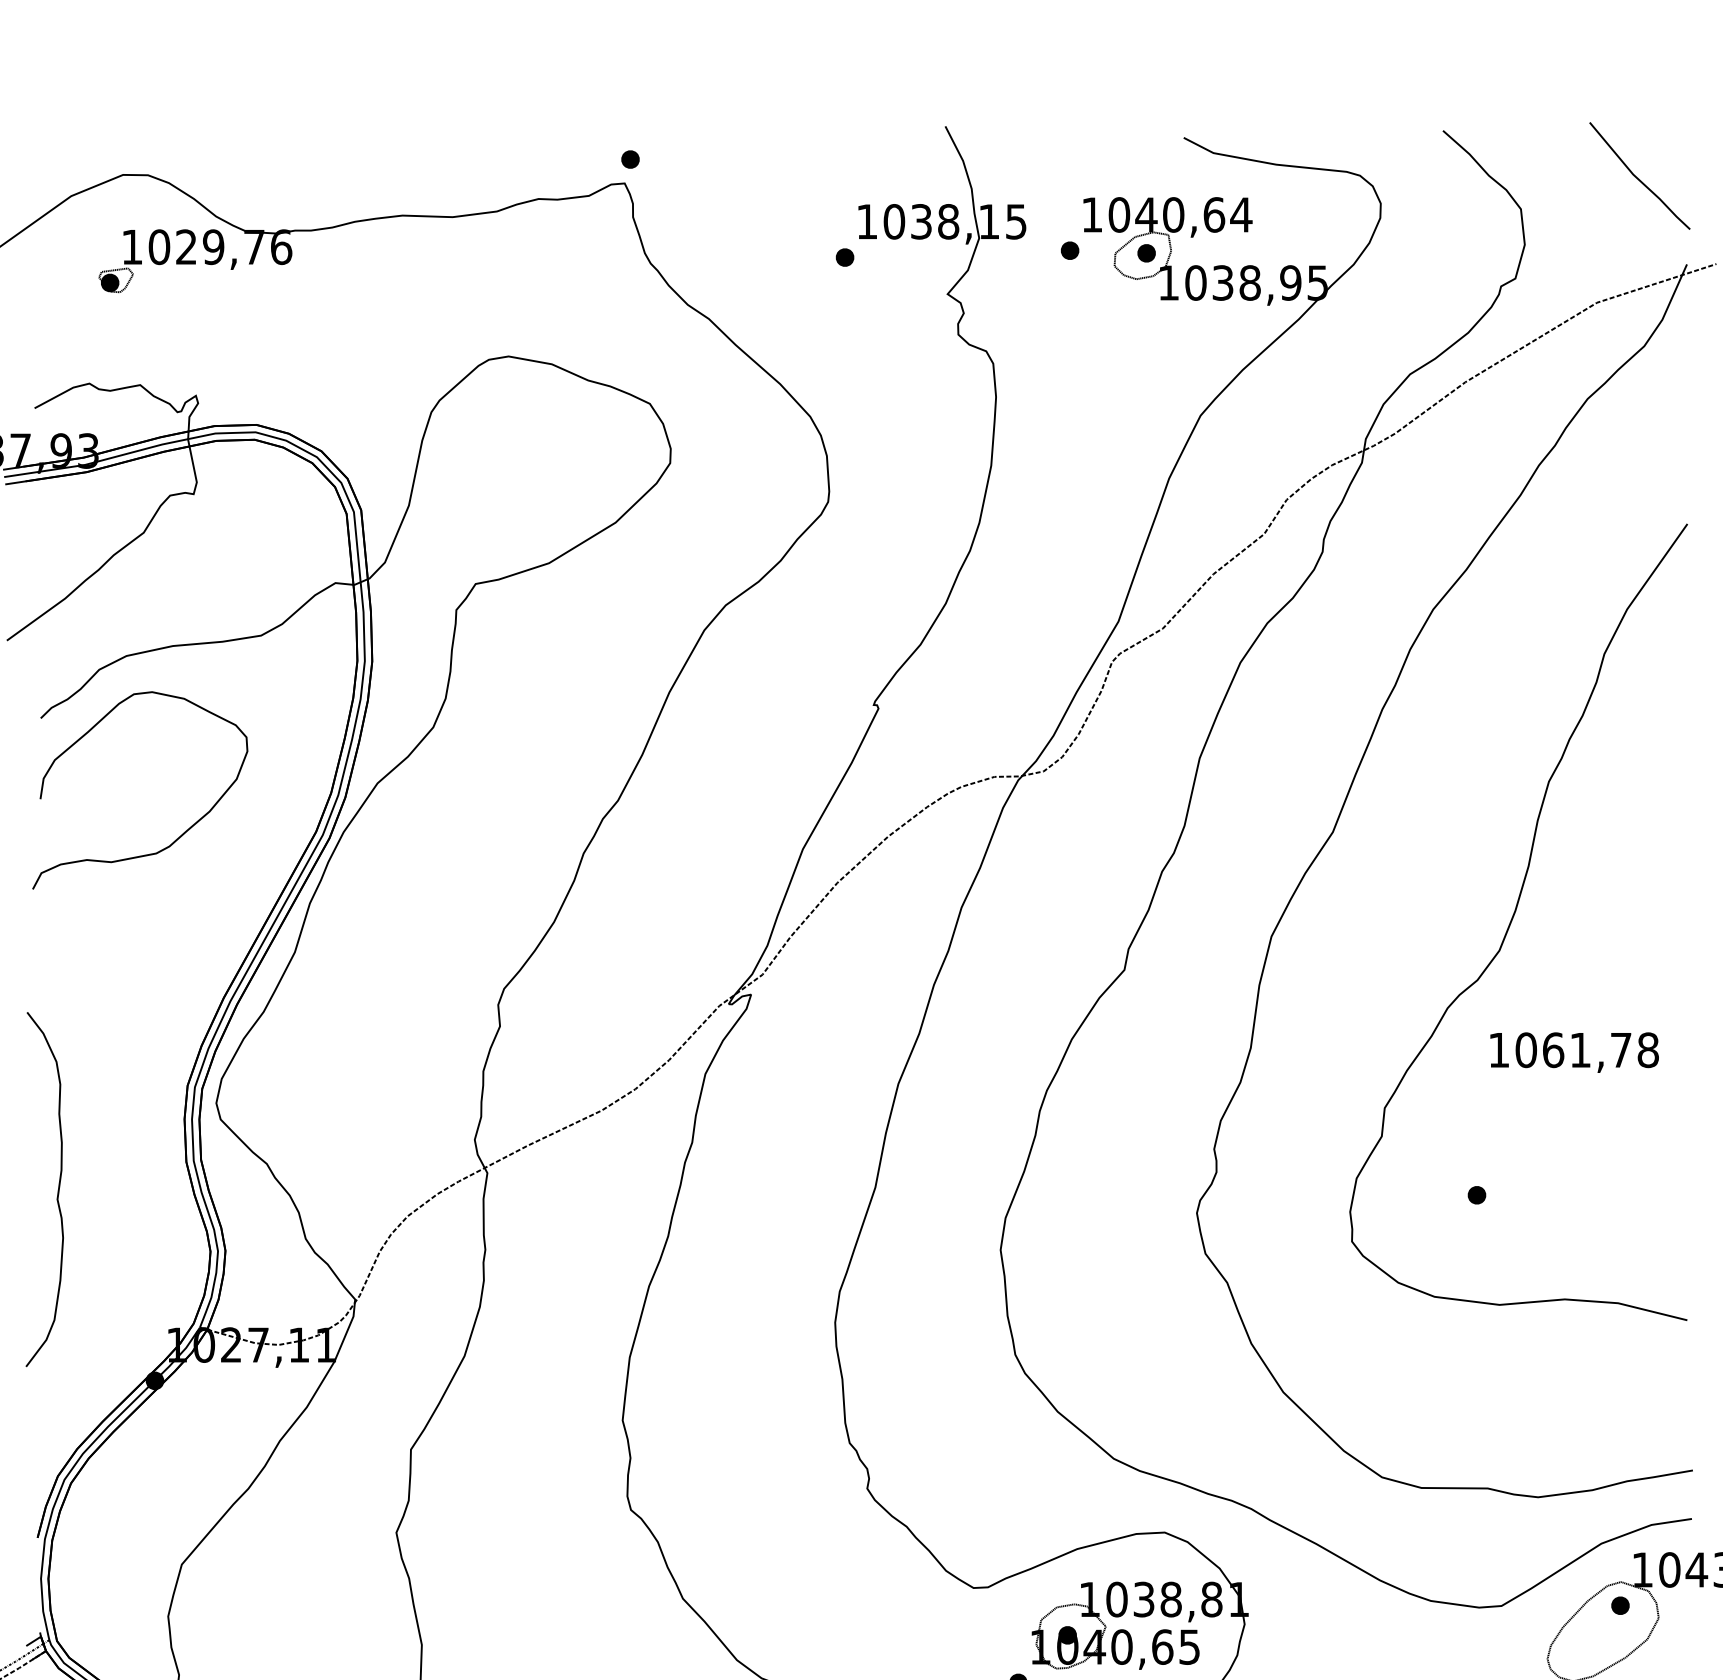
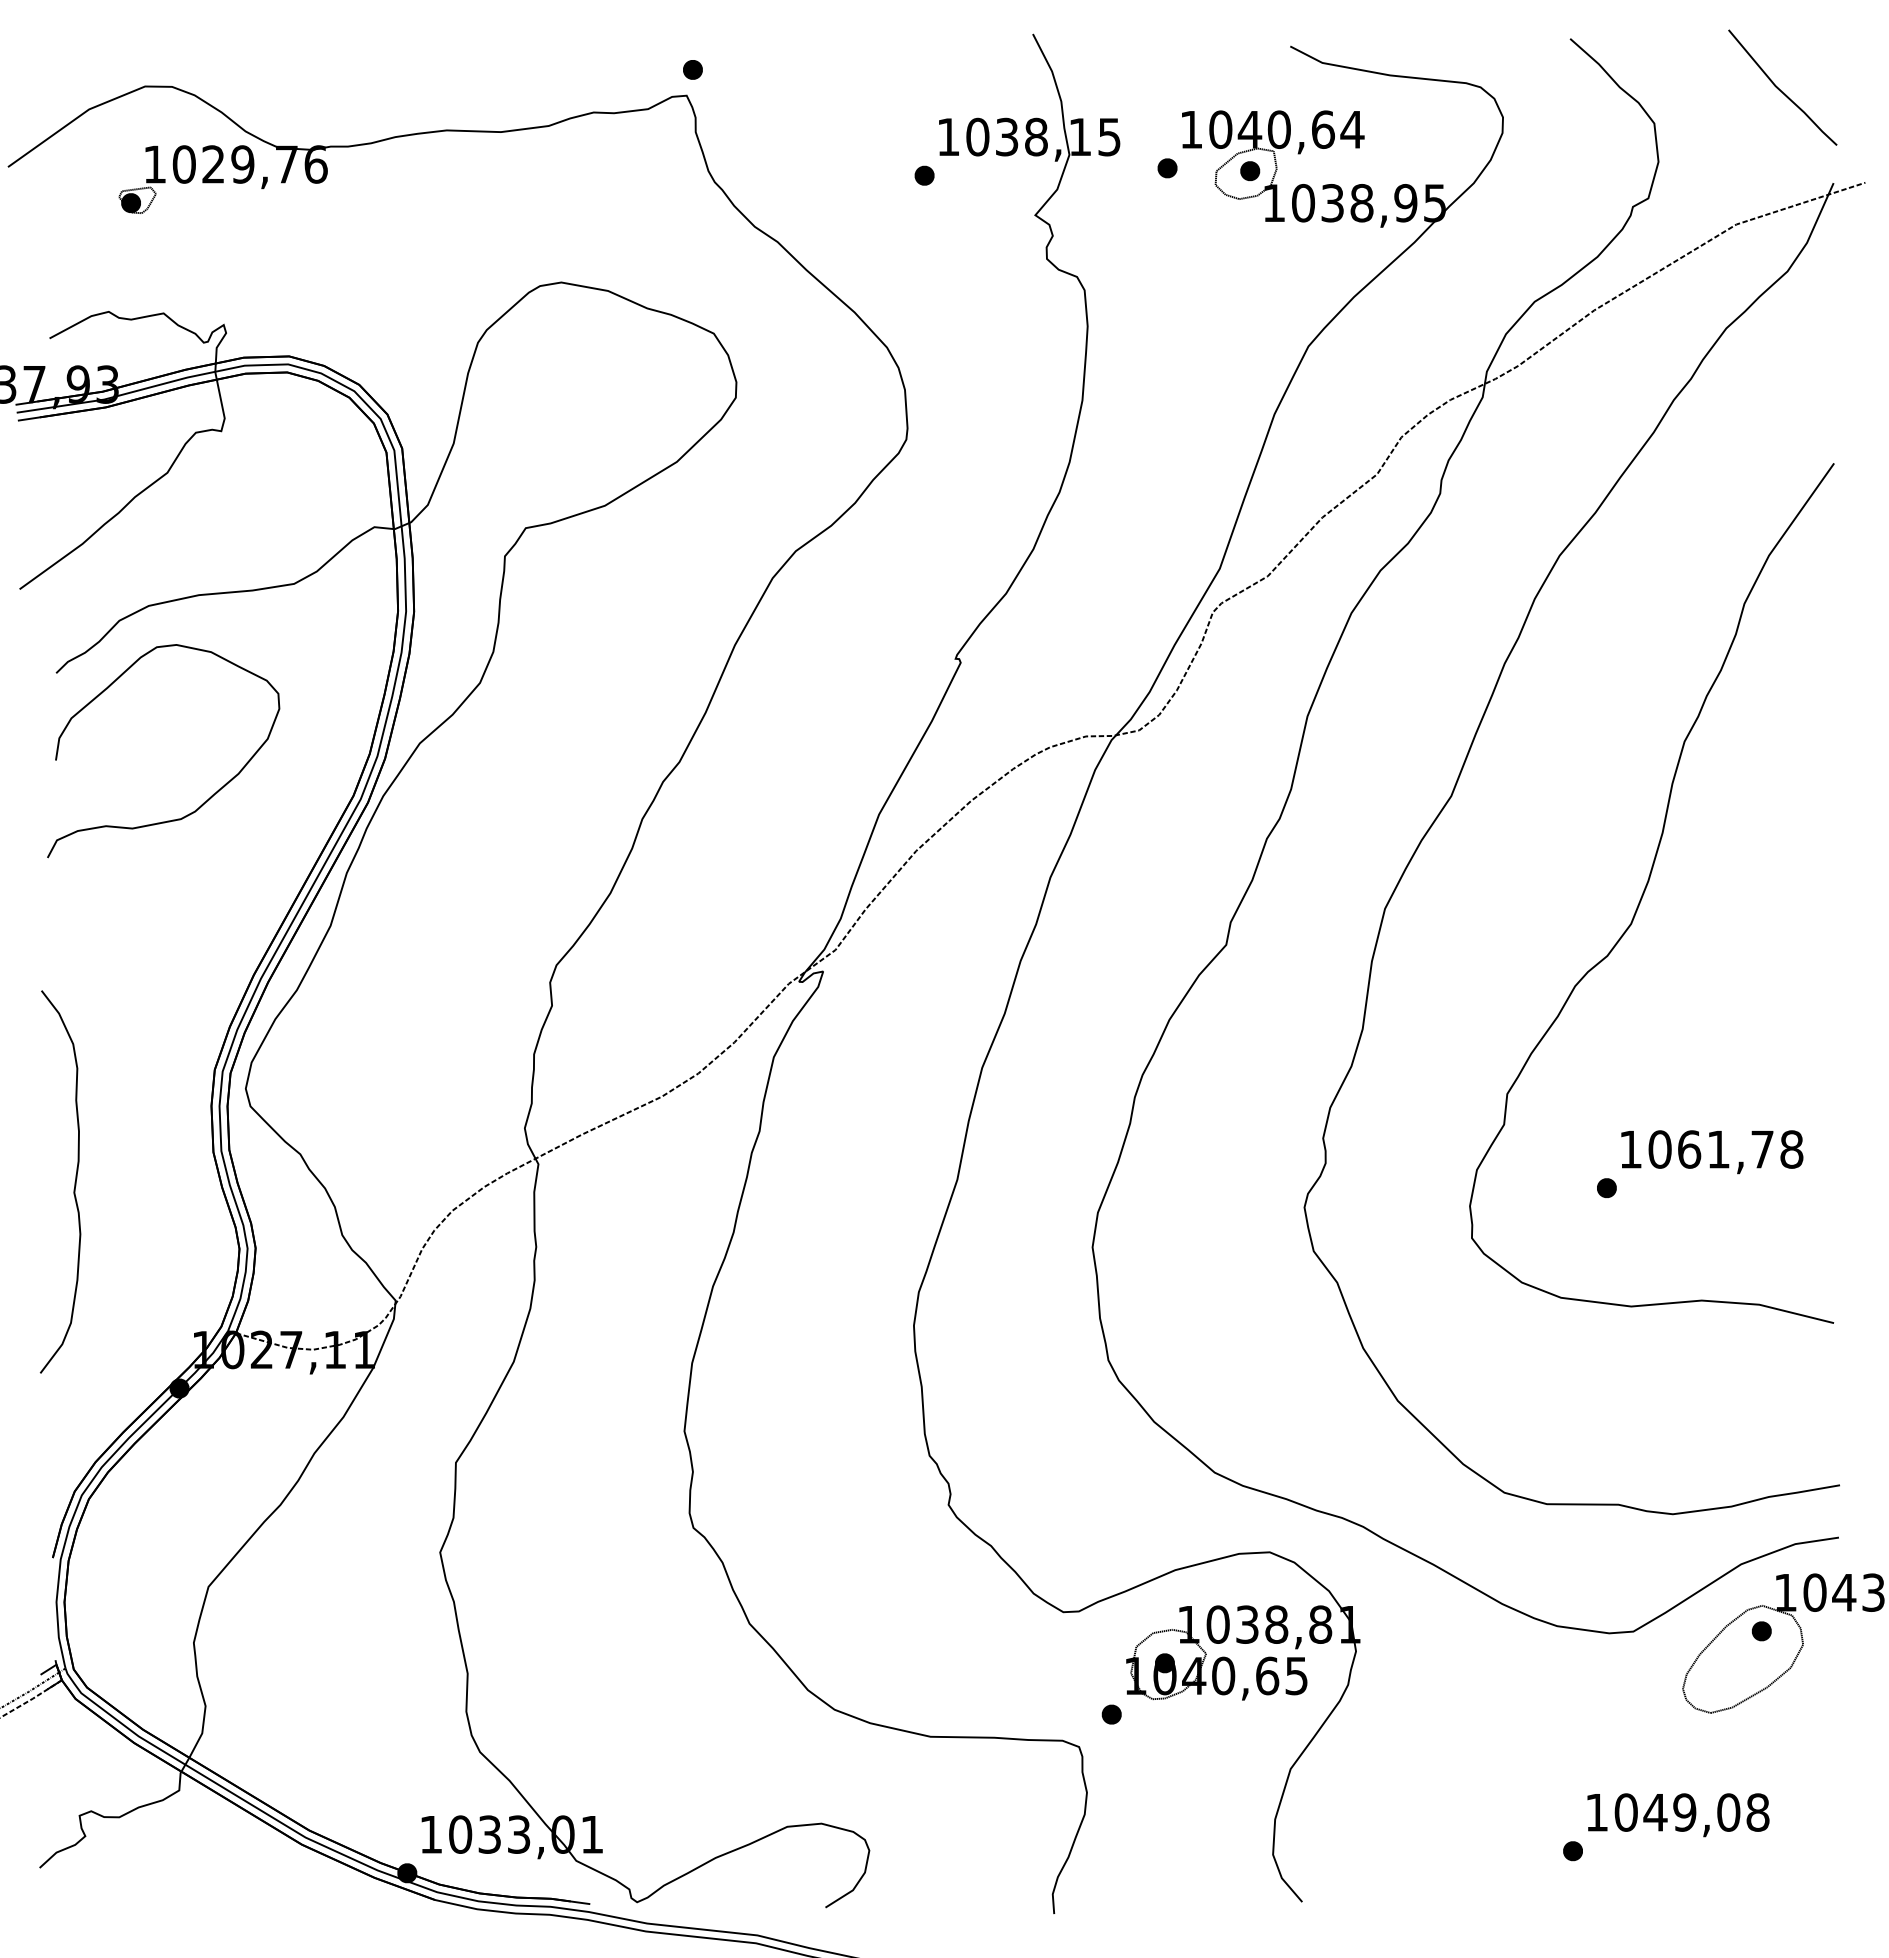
text: (1574, 1052) -> (1712, 1152), moved

